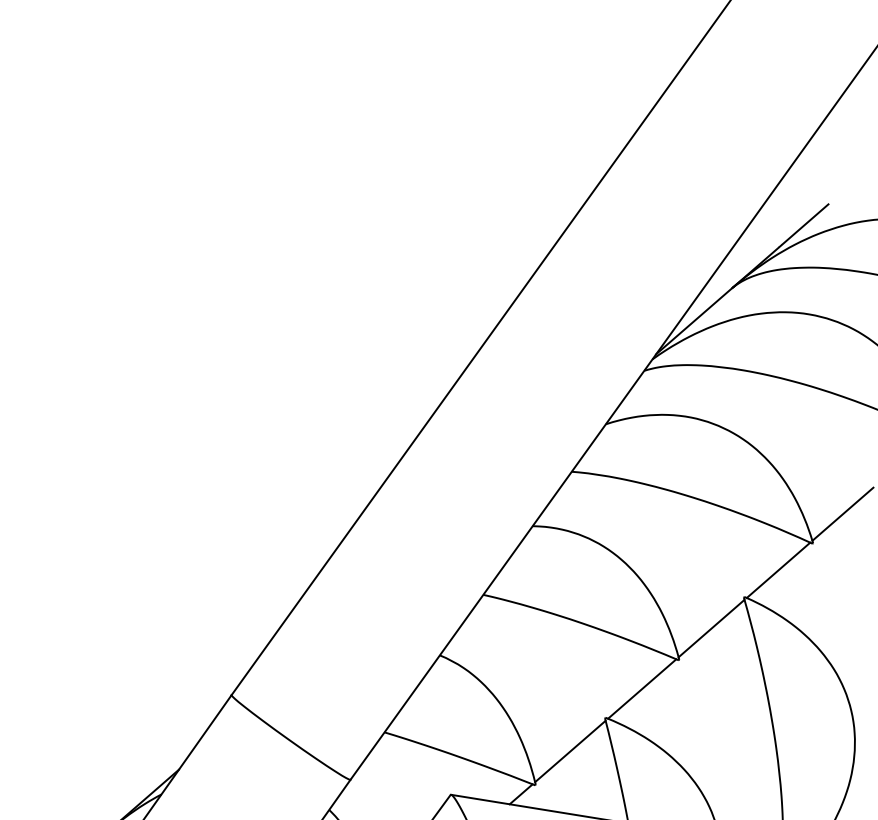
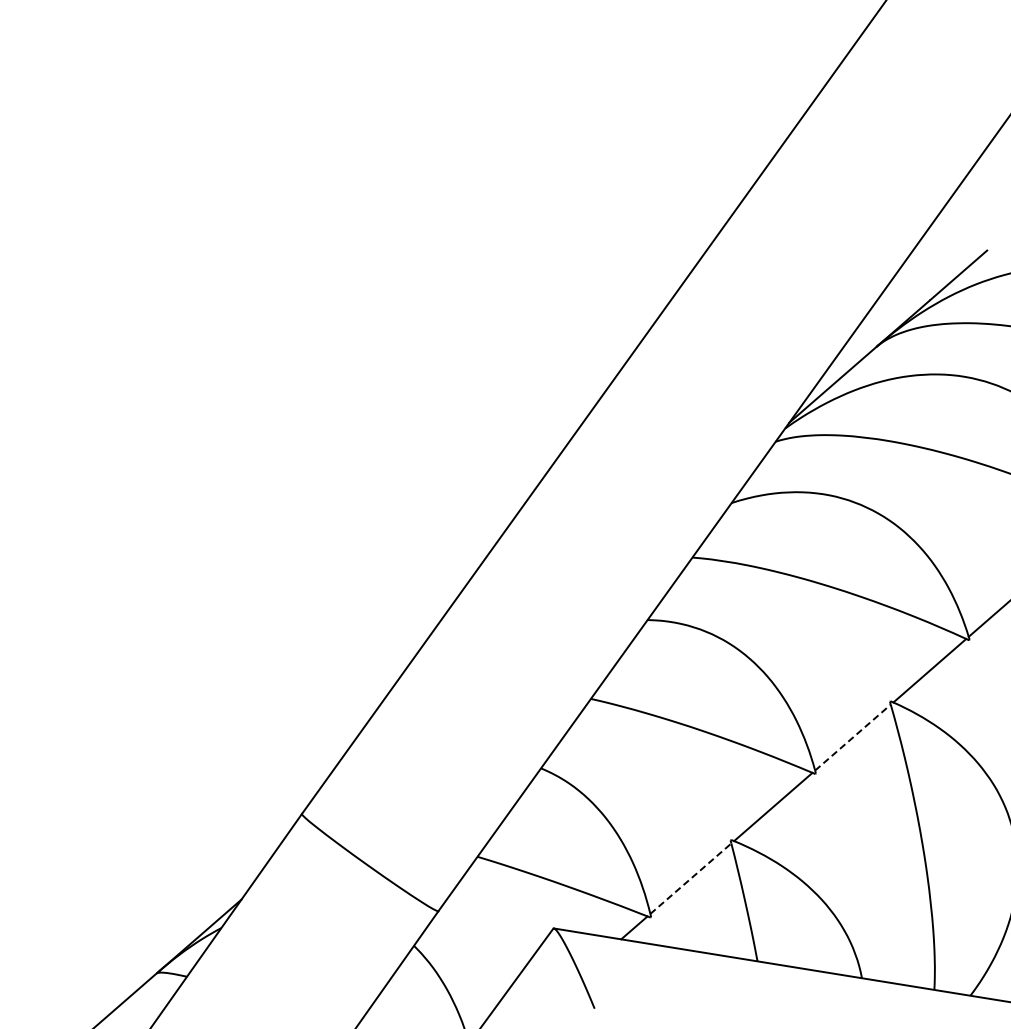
line: (712, 628) -> (853, 737), solid -> dashed
line: (570, 751) -> (690, 878), solid -> dashed

